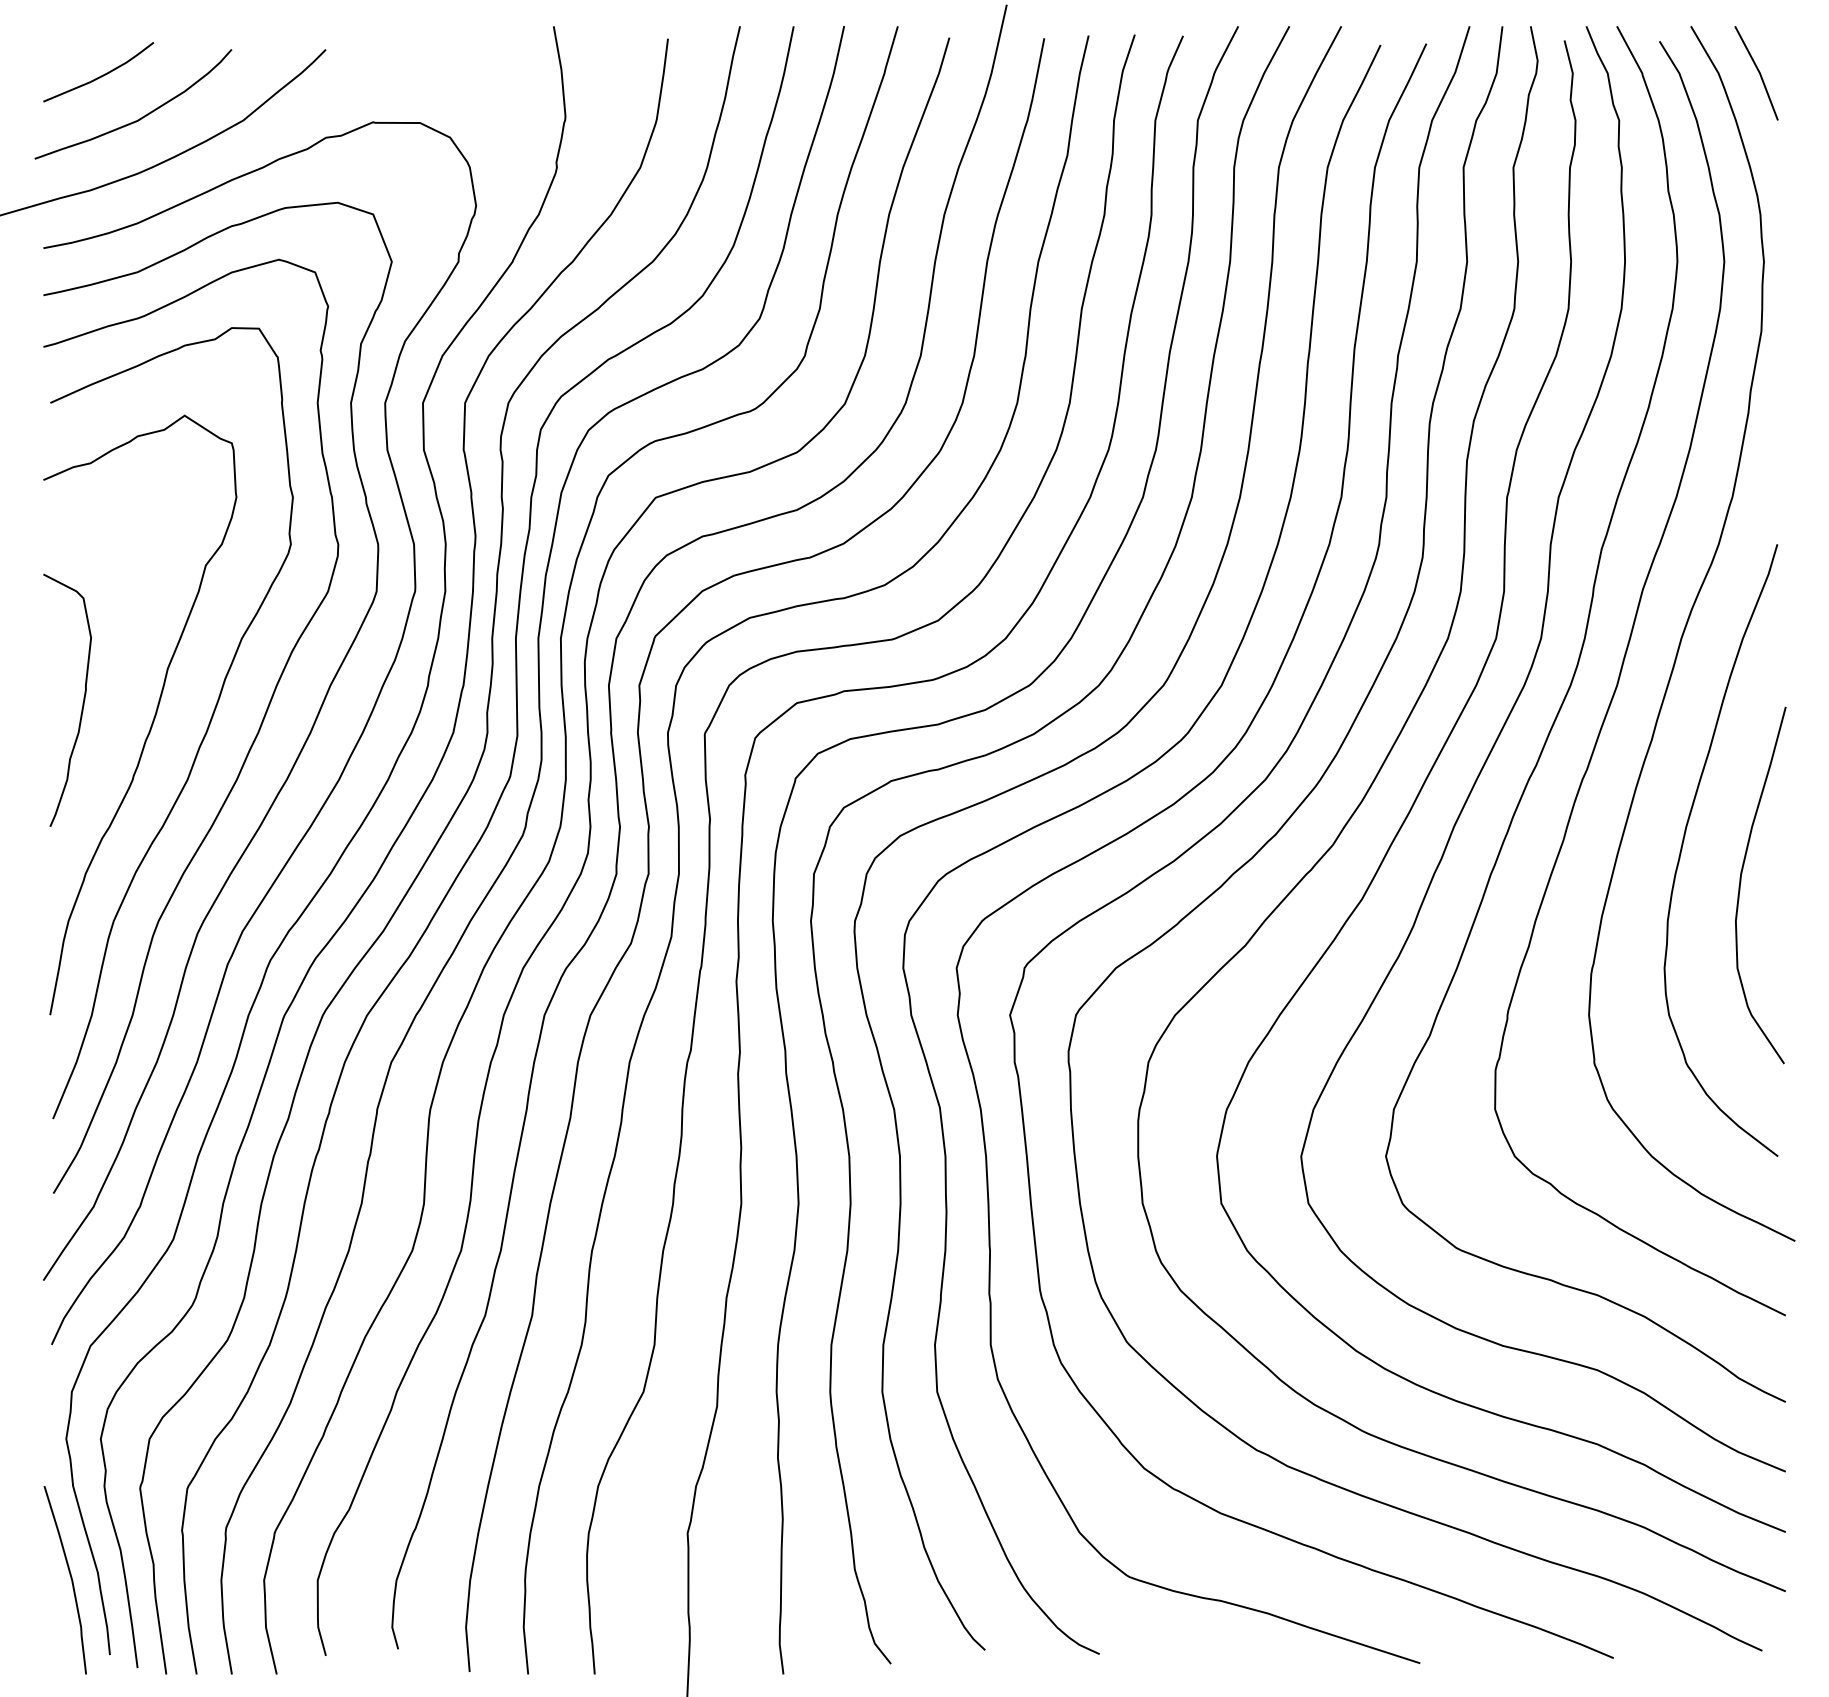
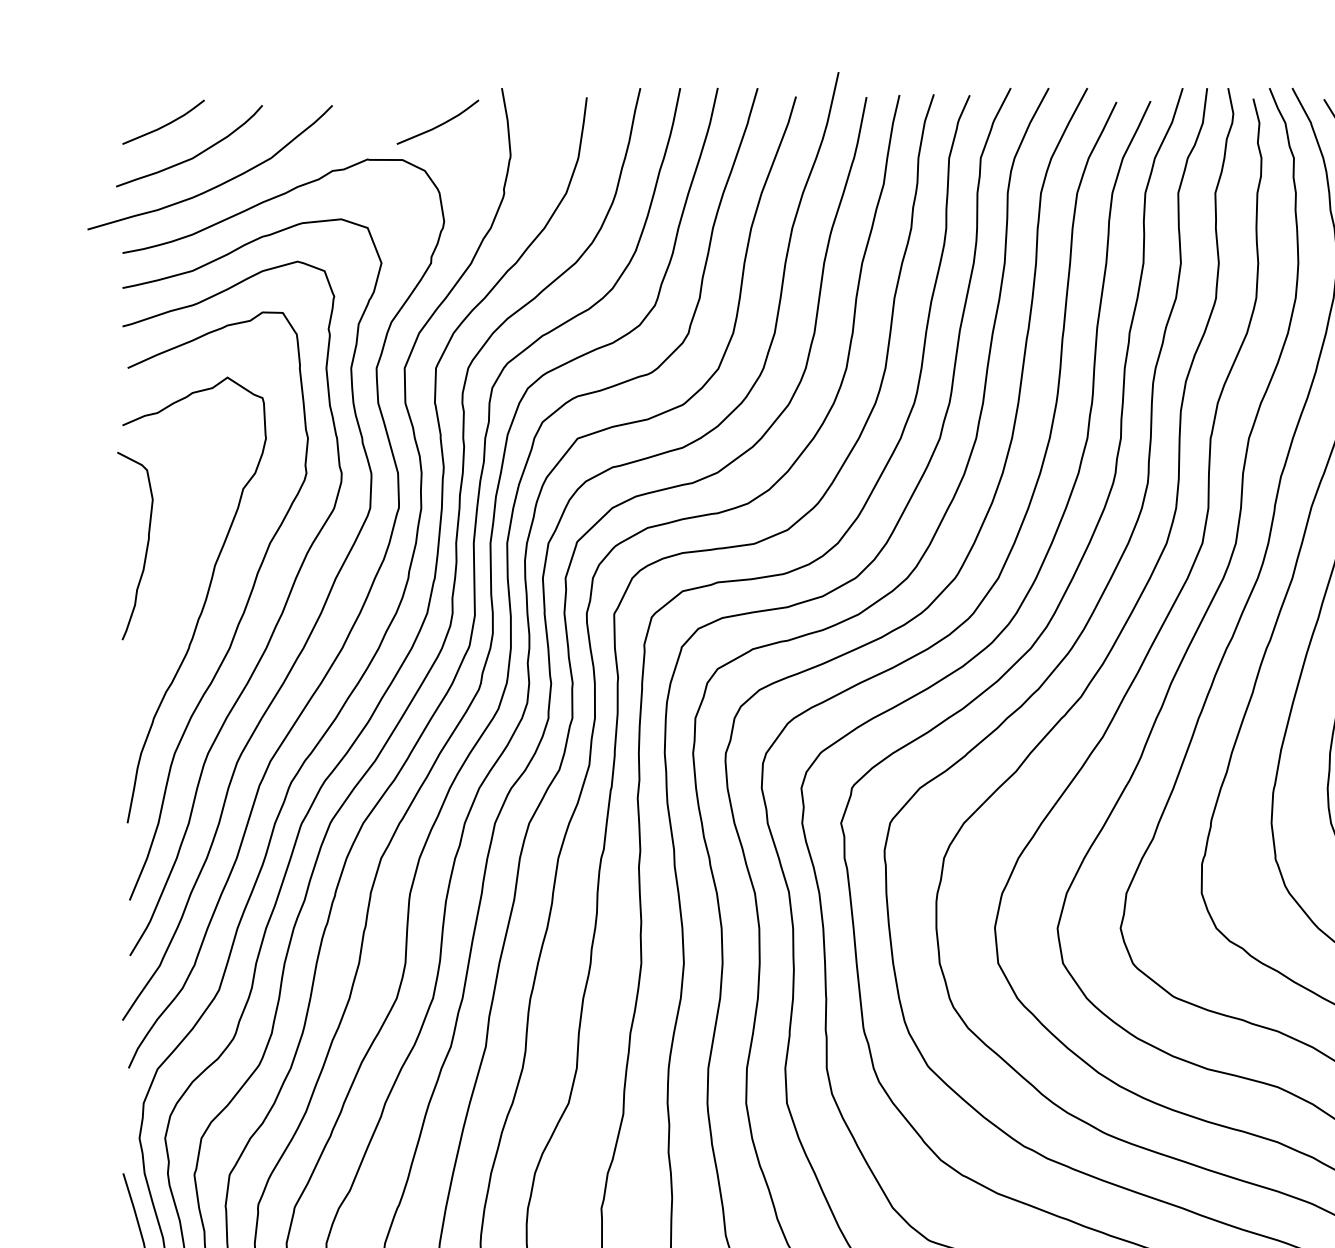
curve: (468, 76) -> (438, 125), added
curve: (82, 702) -> (146, 547), moved

